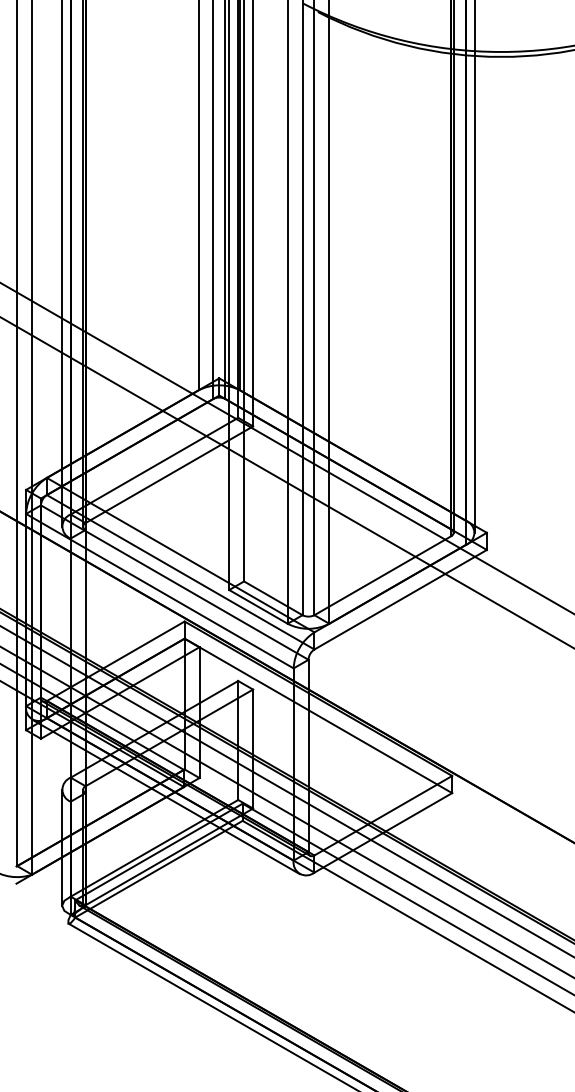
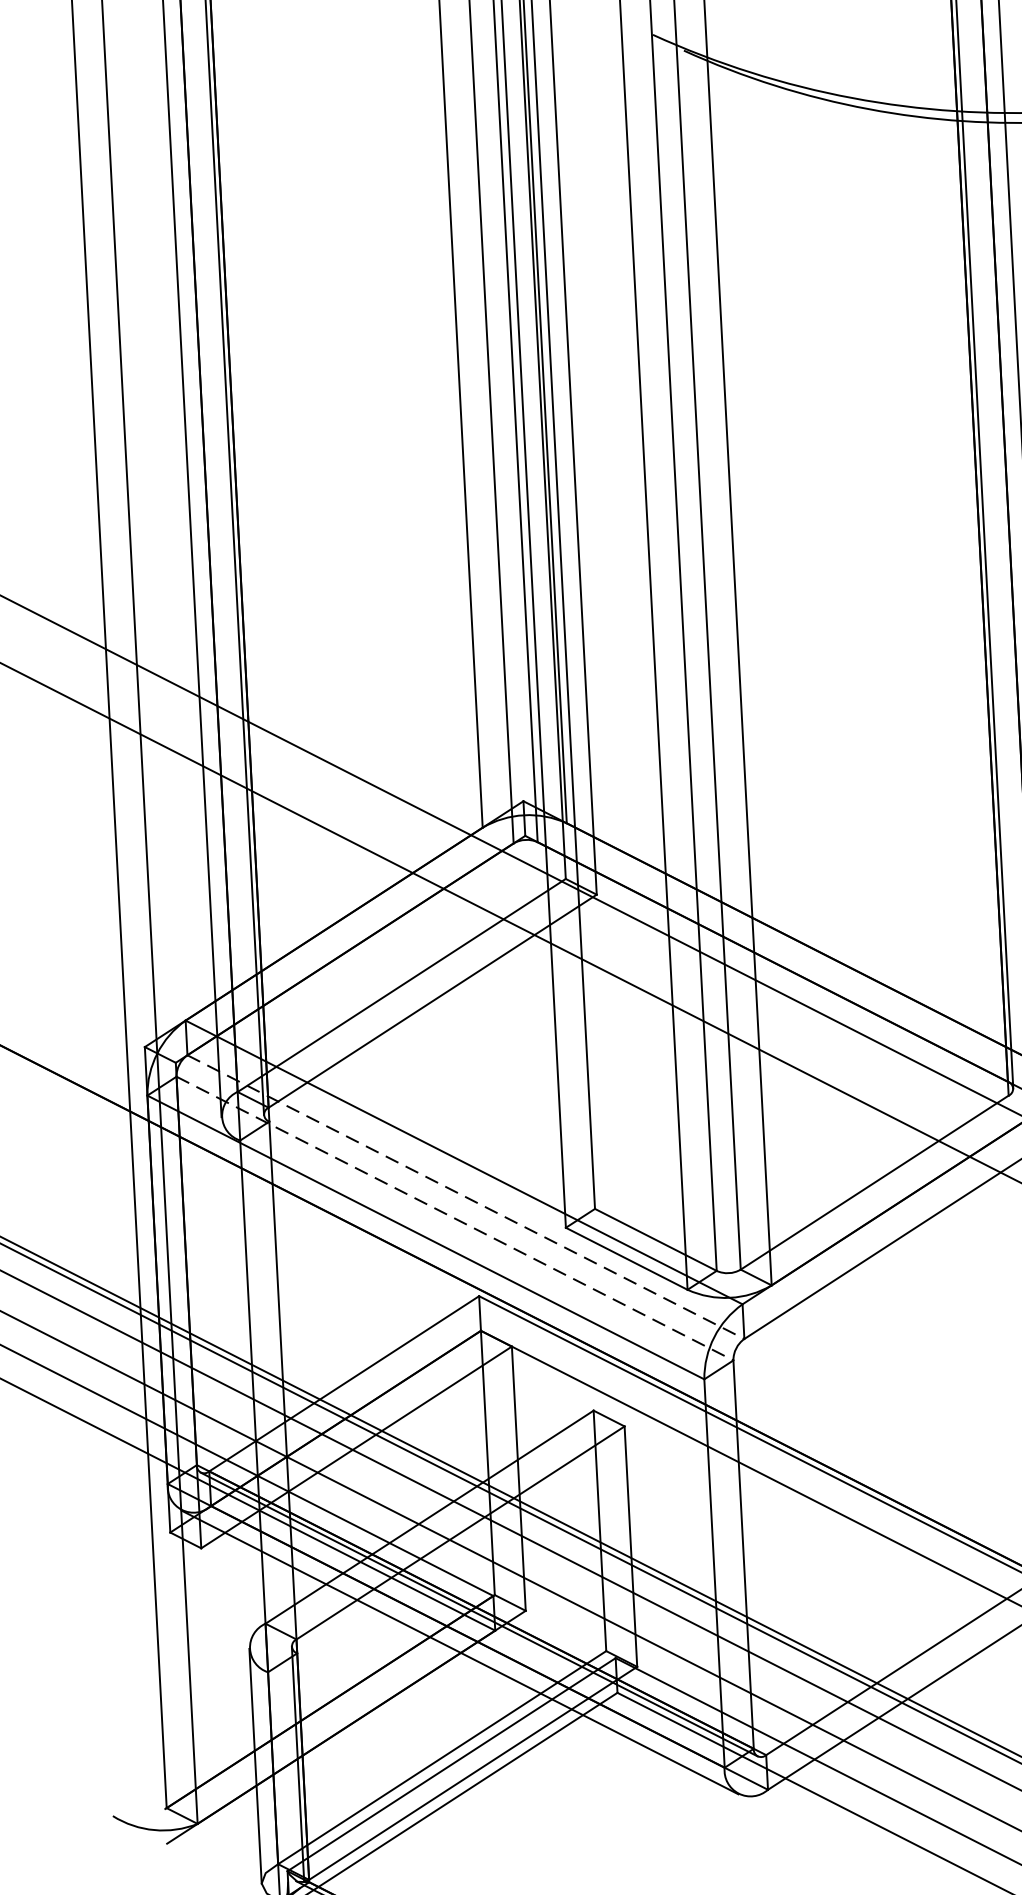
line: (181, 572) -> (467, 1197), solid -> dashed
line: (175, 582) -> (456, 1218), solid -> dashed

